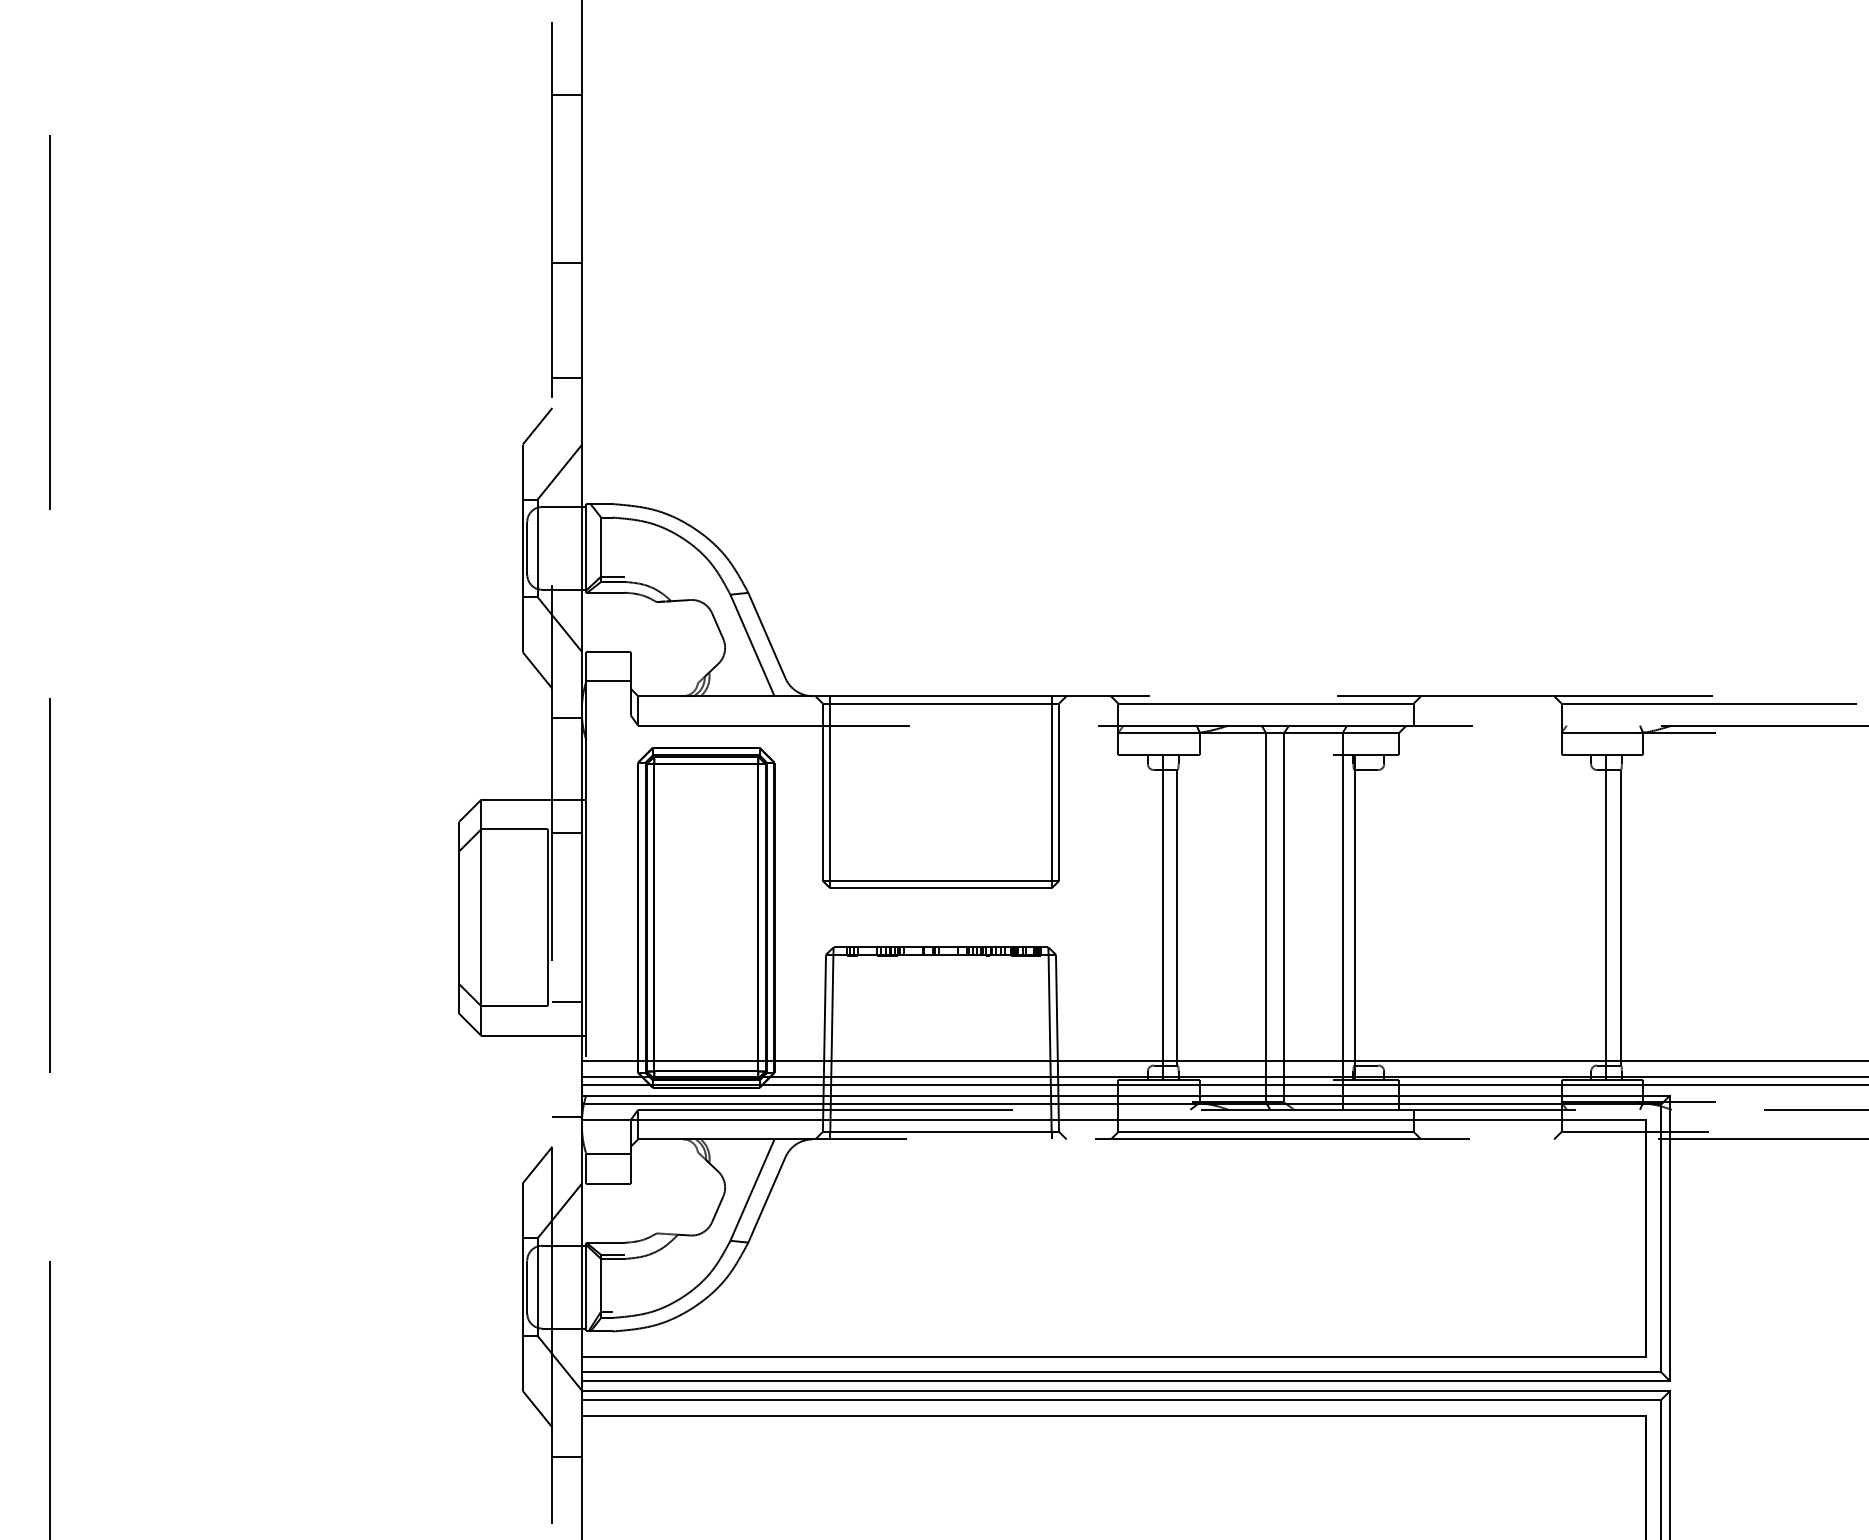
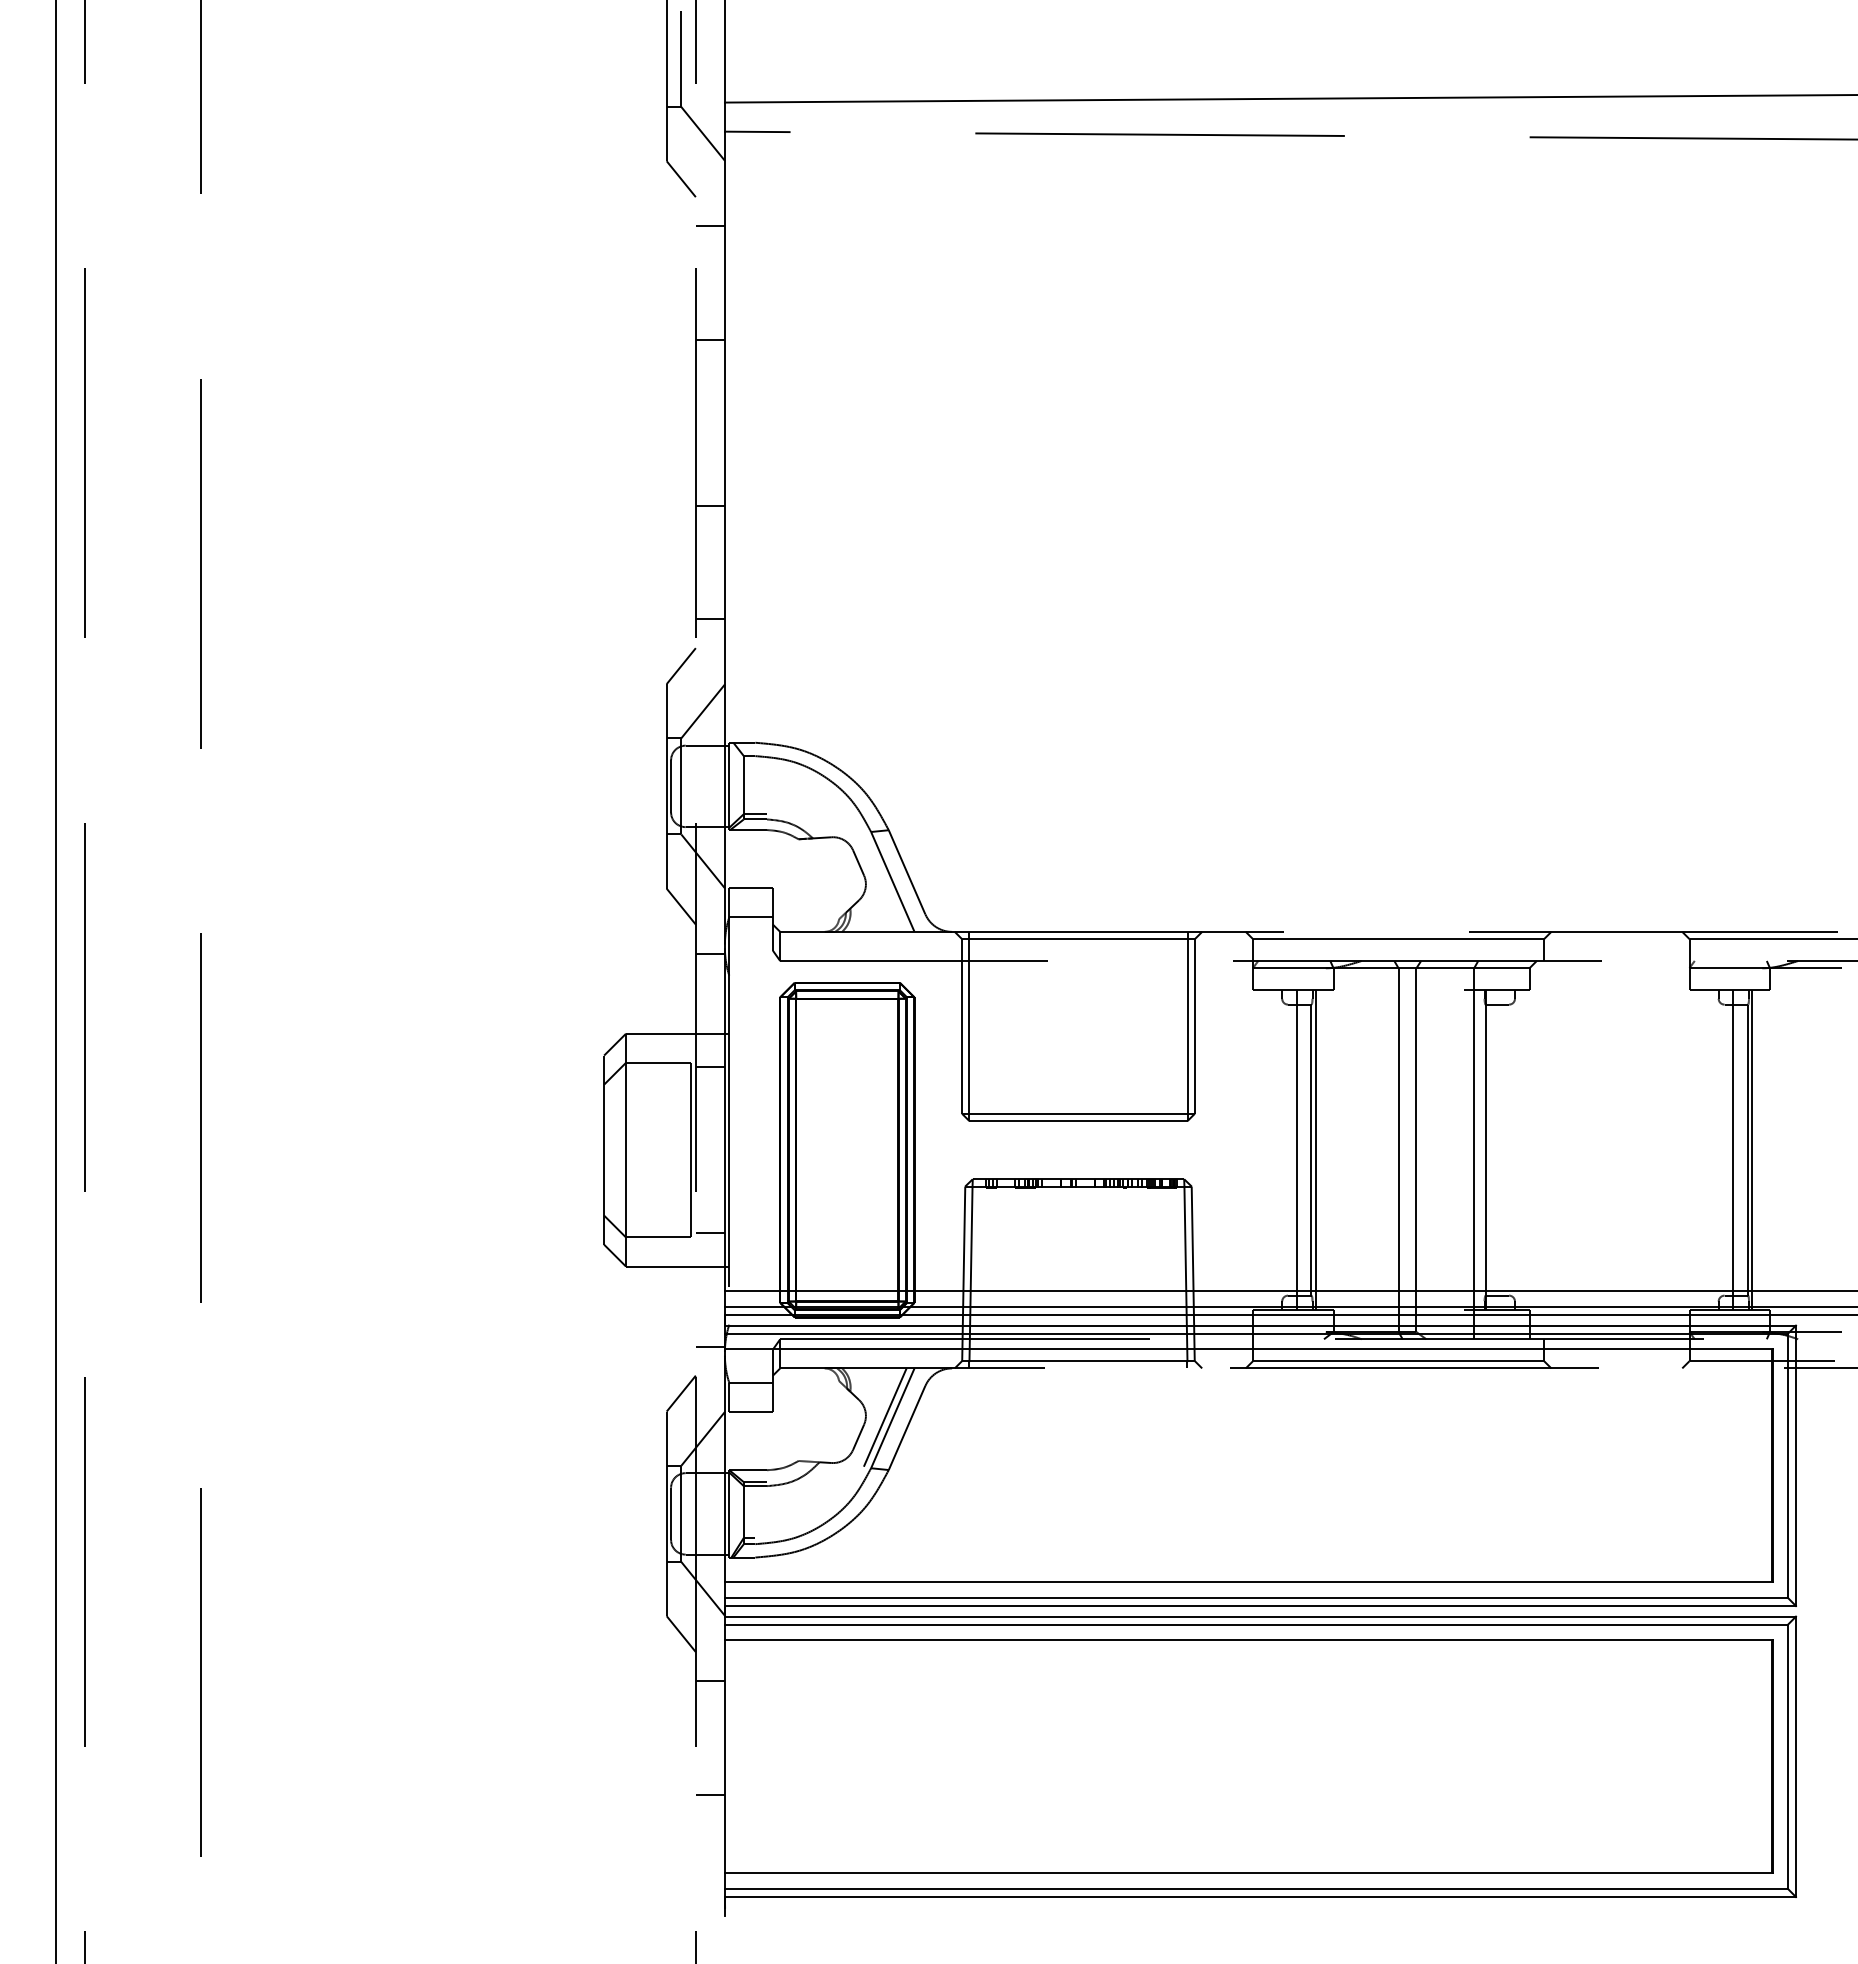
line: (1181, 918) -> (1315, 1150), added
line: (1625, 918) -> (1752, 1150), added
line: (744, 1189) -> (884, 1417), added

